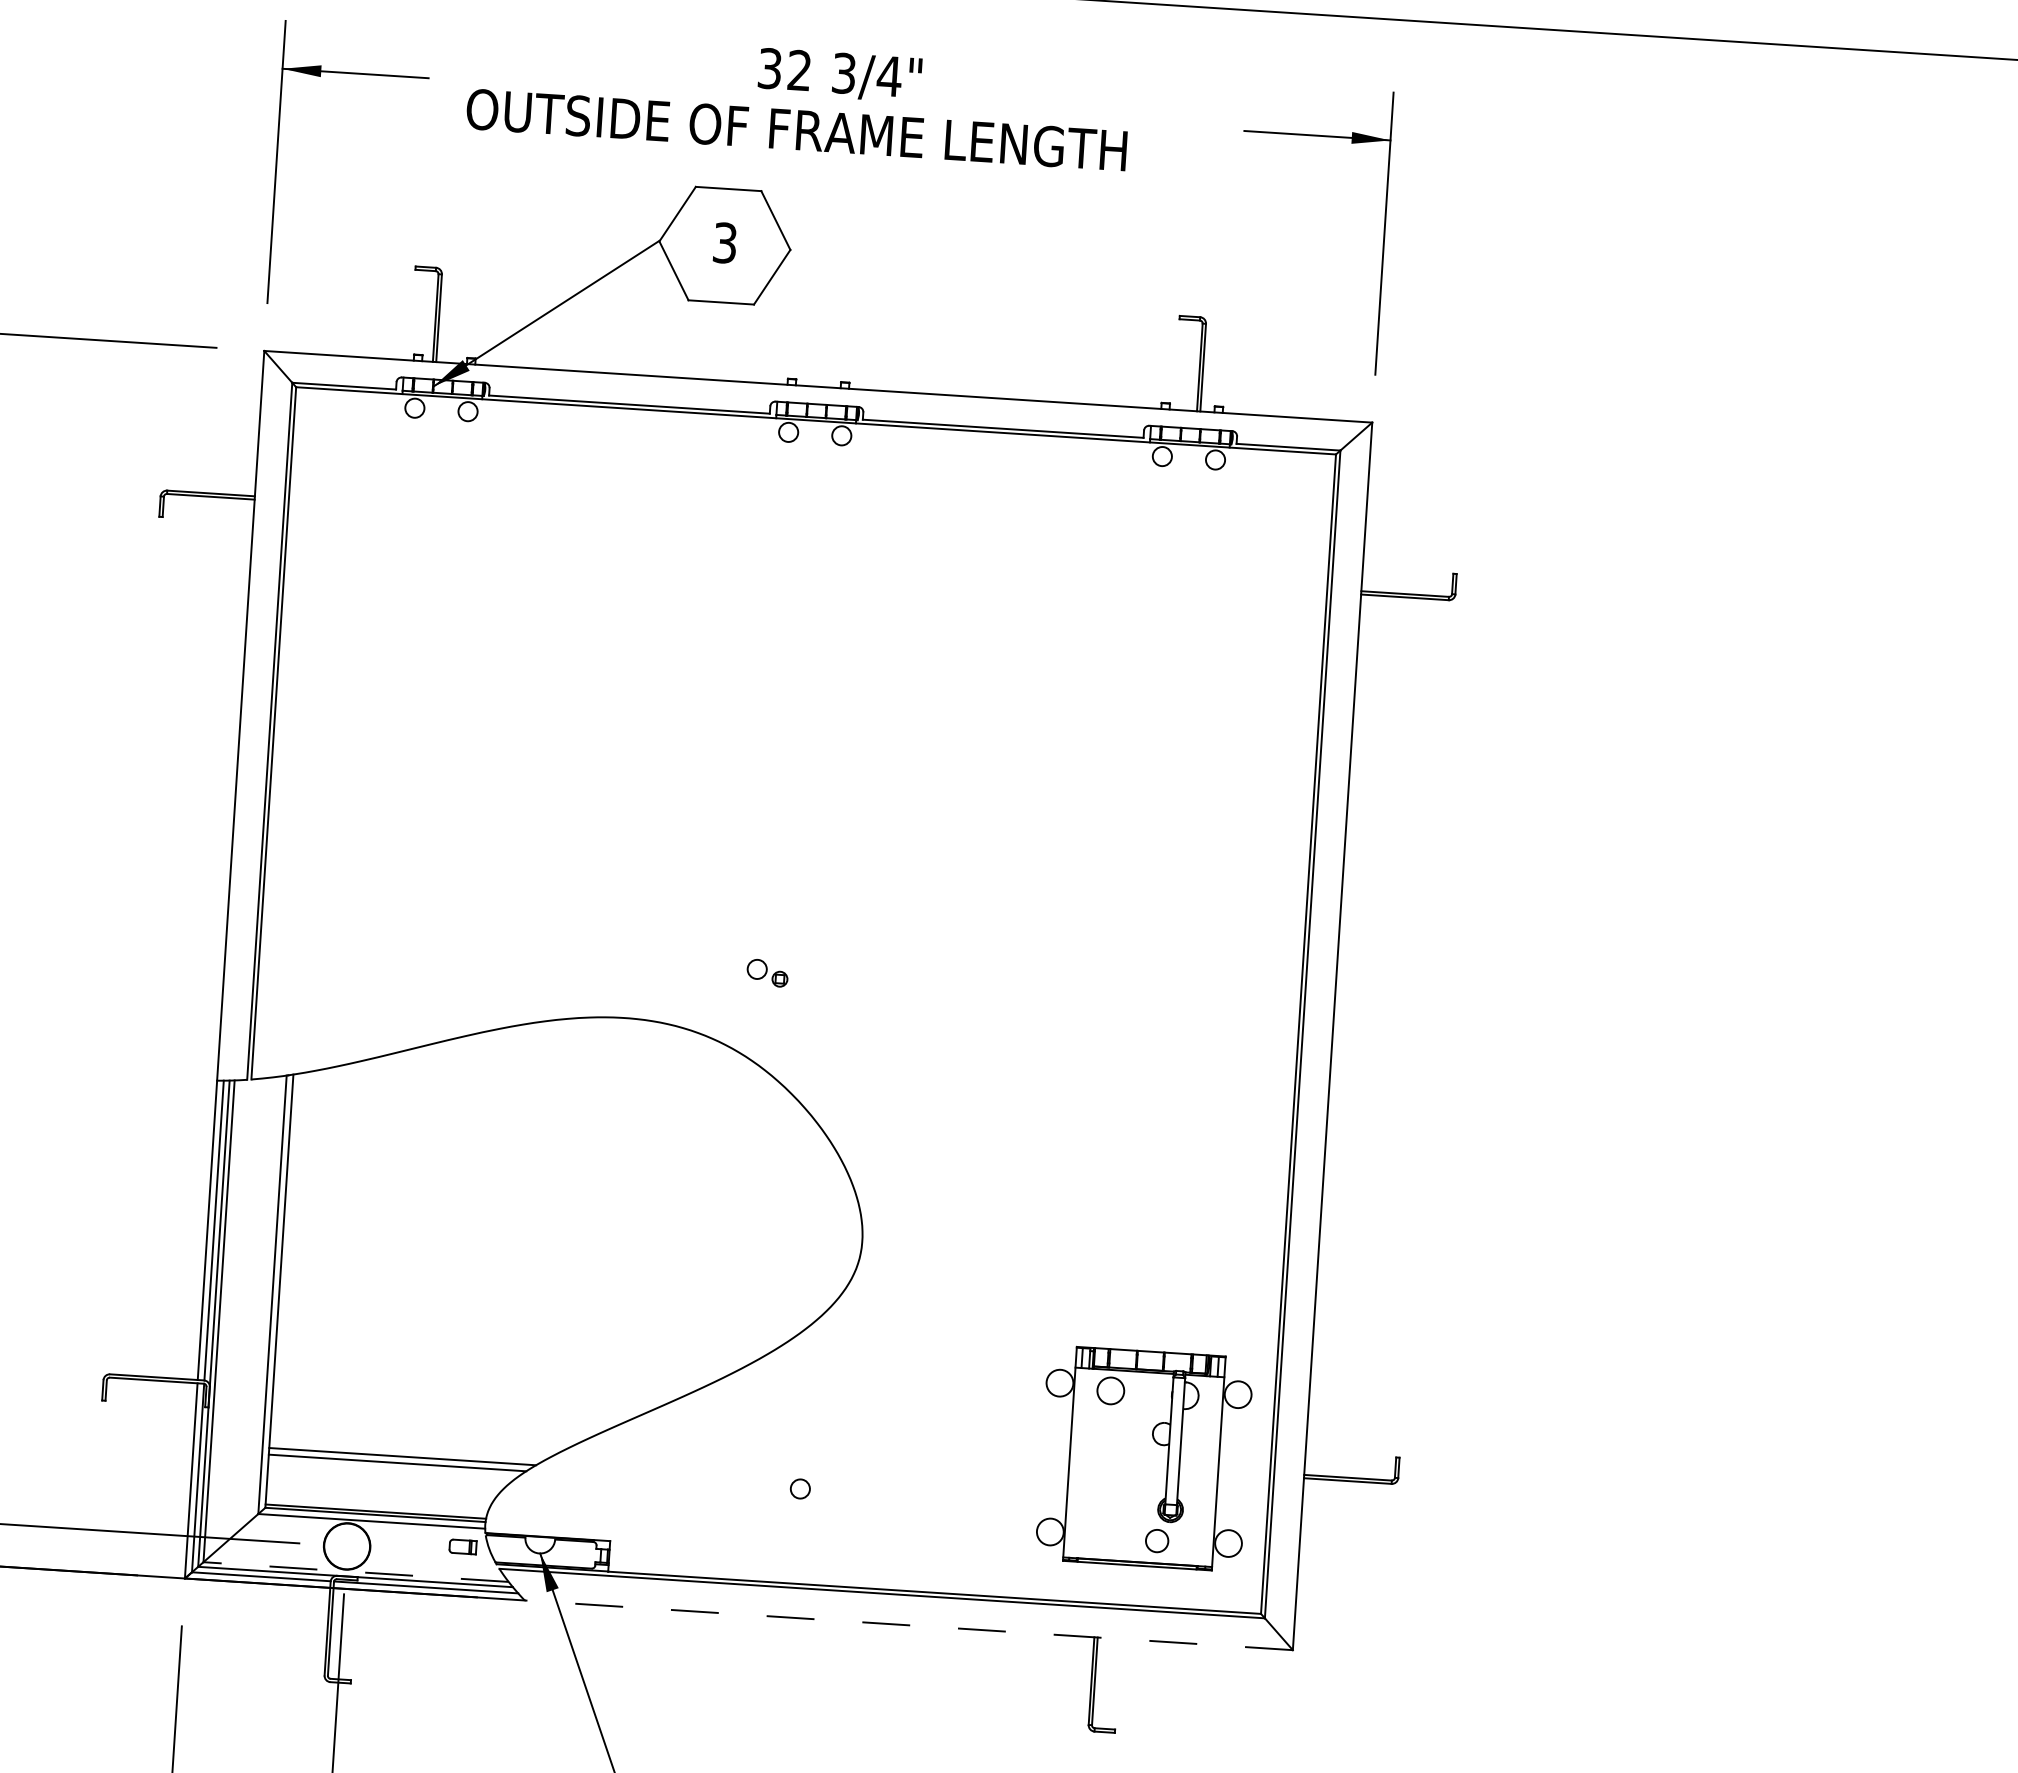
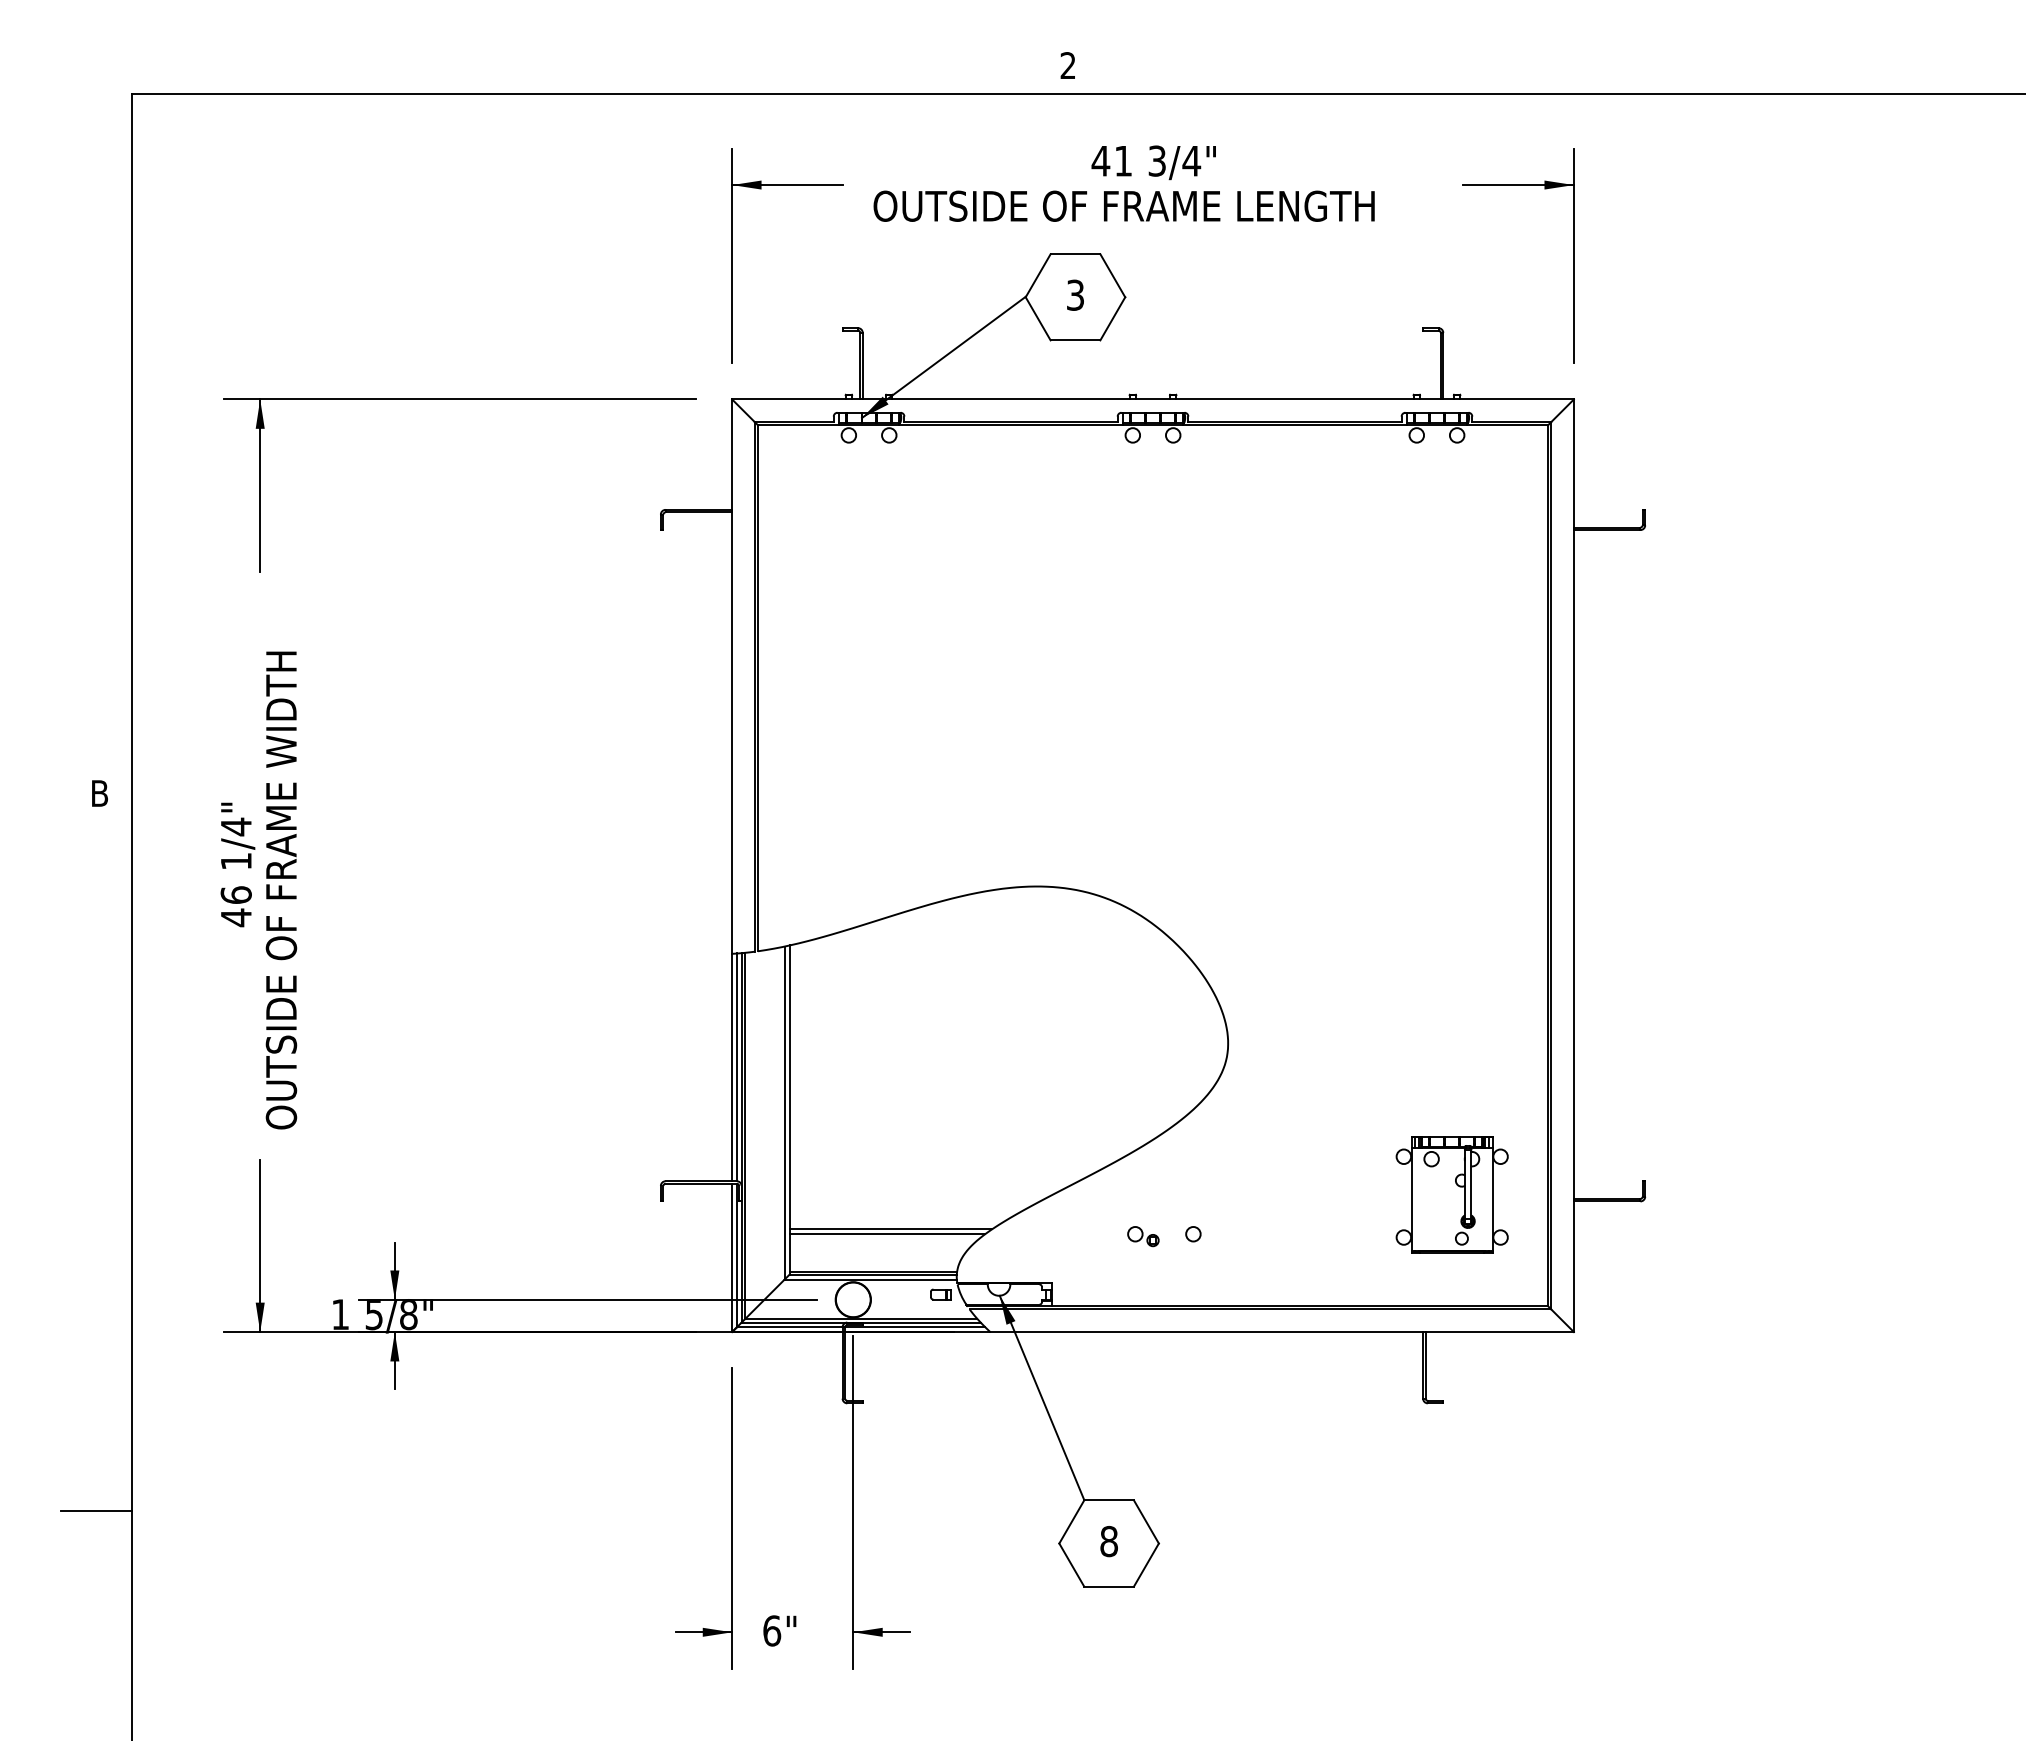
text: (783, 68) -> (1111, 160), 32 -> 41
part: (767, 973) -> (1143, 1236), moved
part: (1143, 1458) -> (1451, 1194), size x0.71
line: (356, 1571) -> (861, 1318), dashed -> solid
line: (909, 1625) -> (1282, 1332), dashed -> solid

